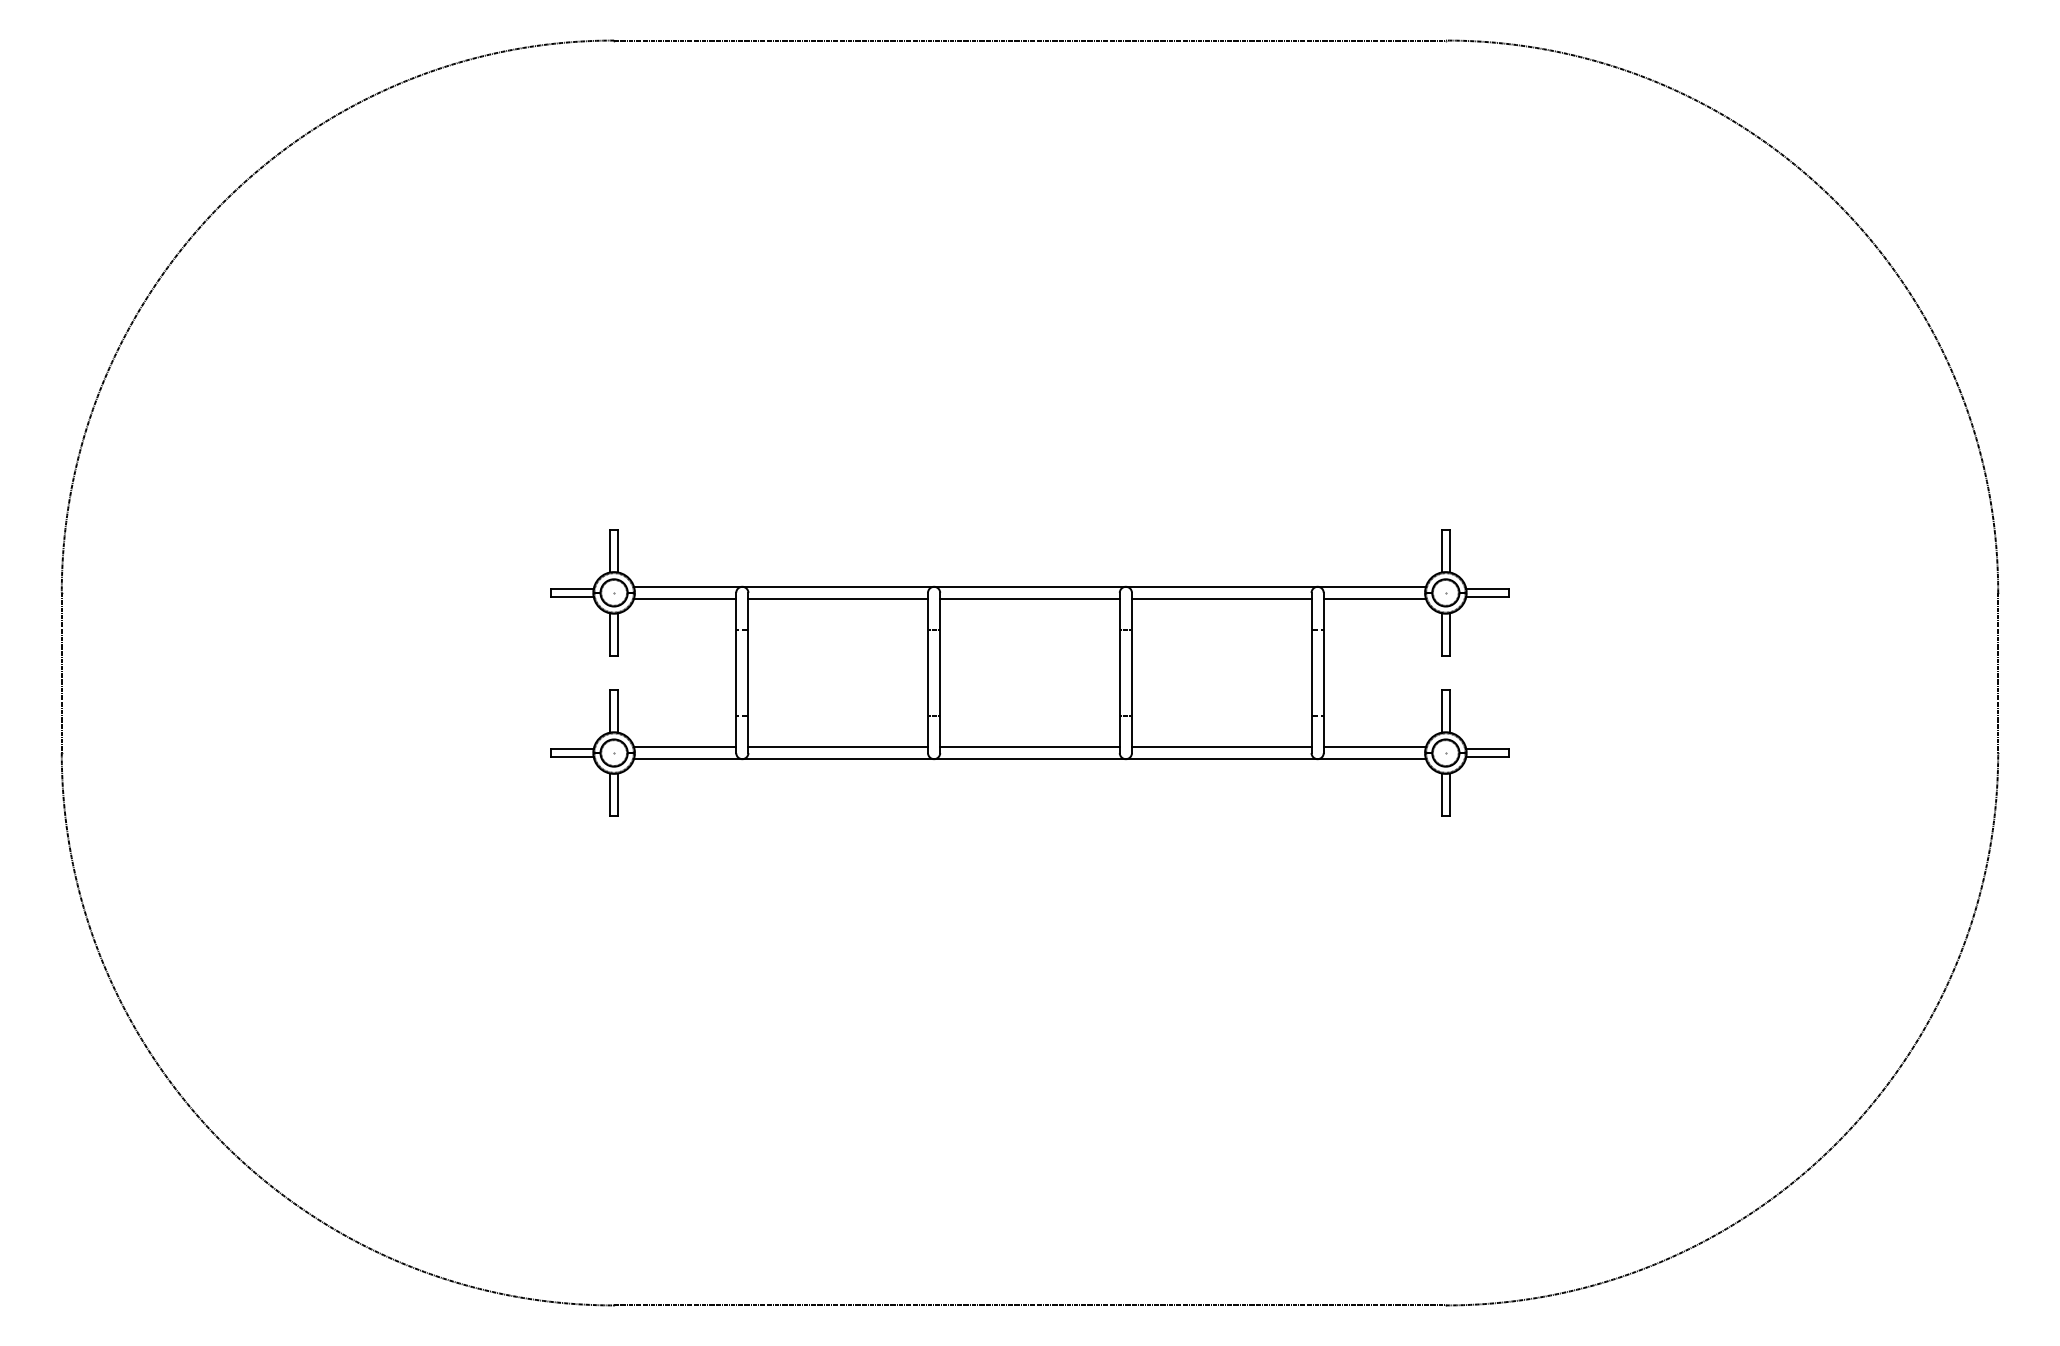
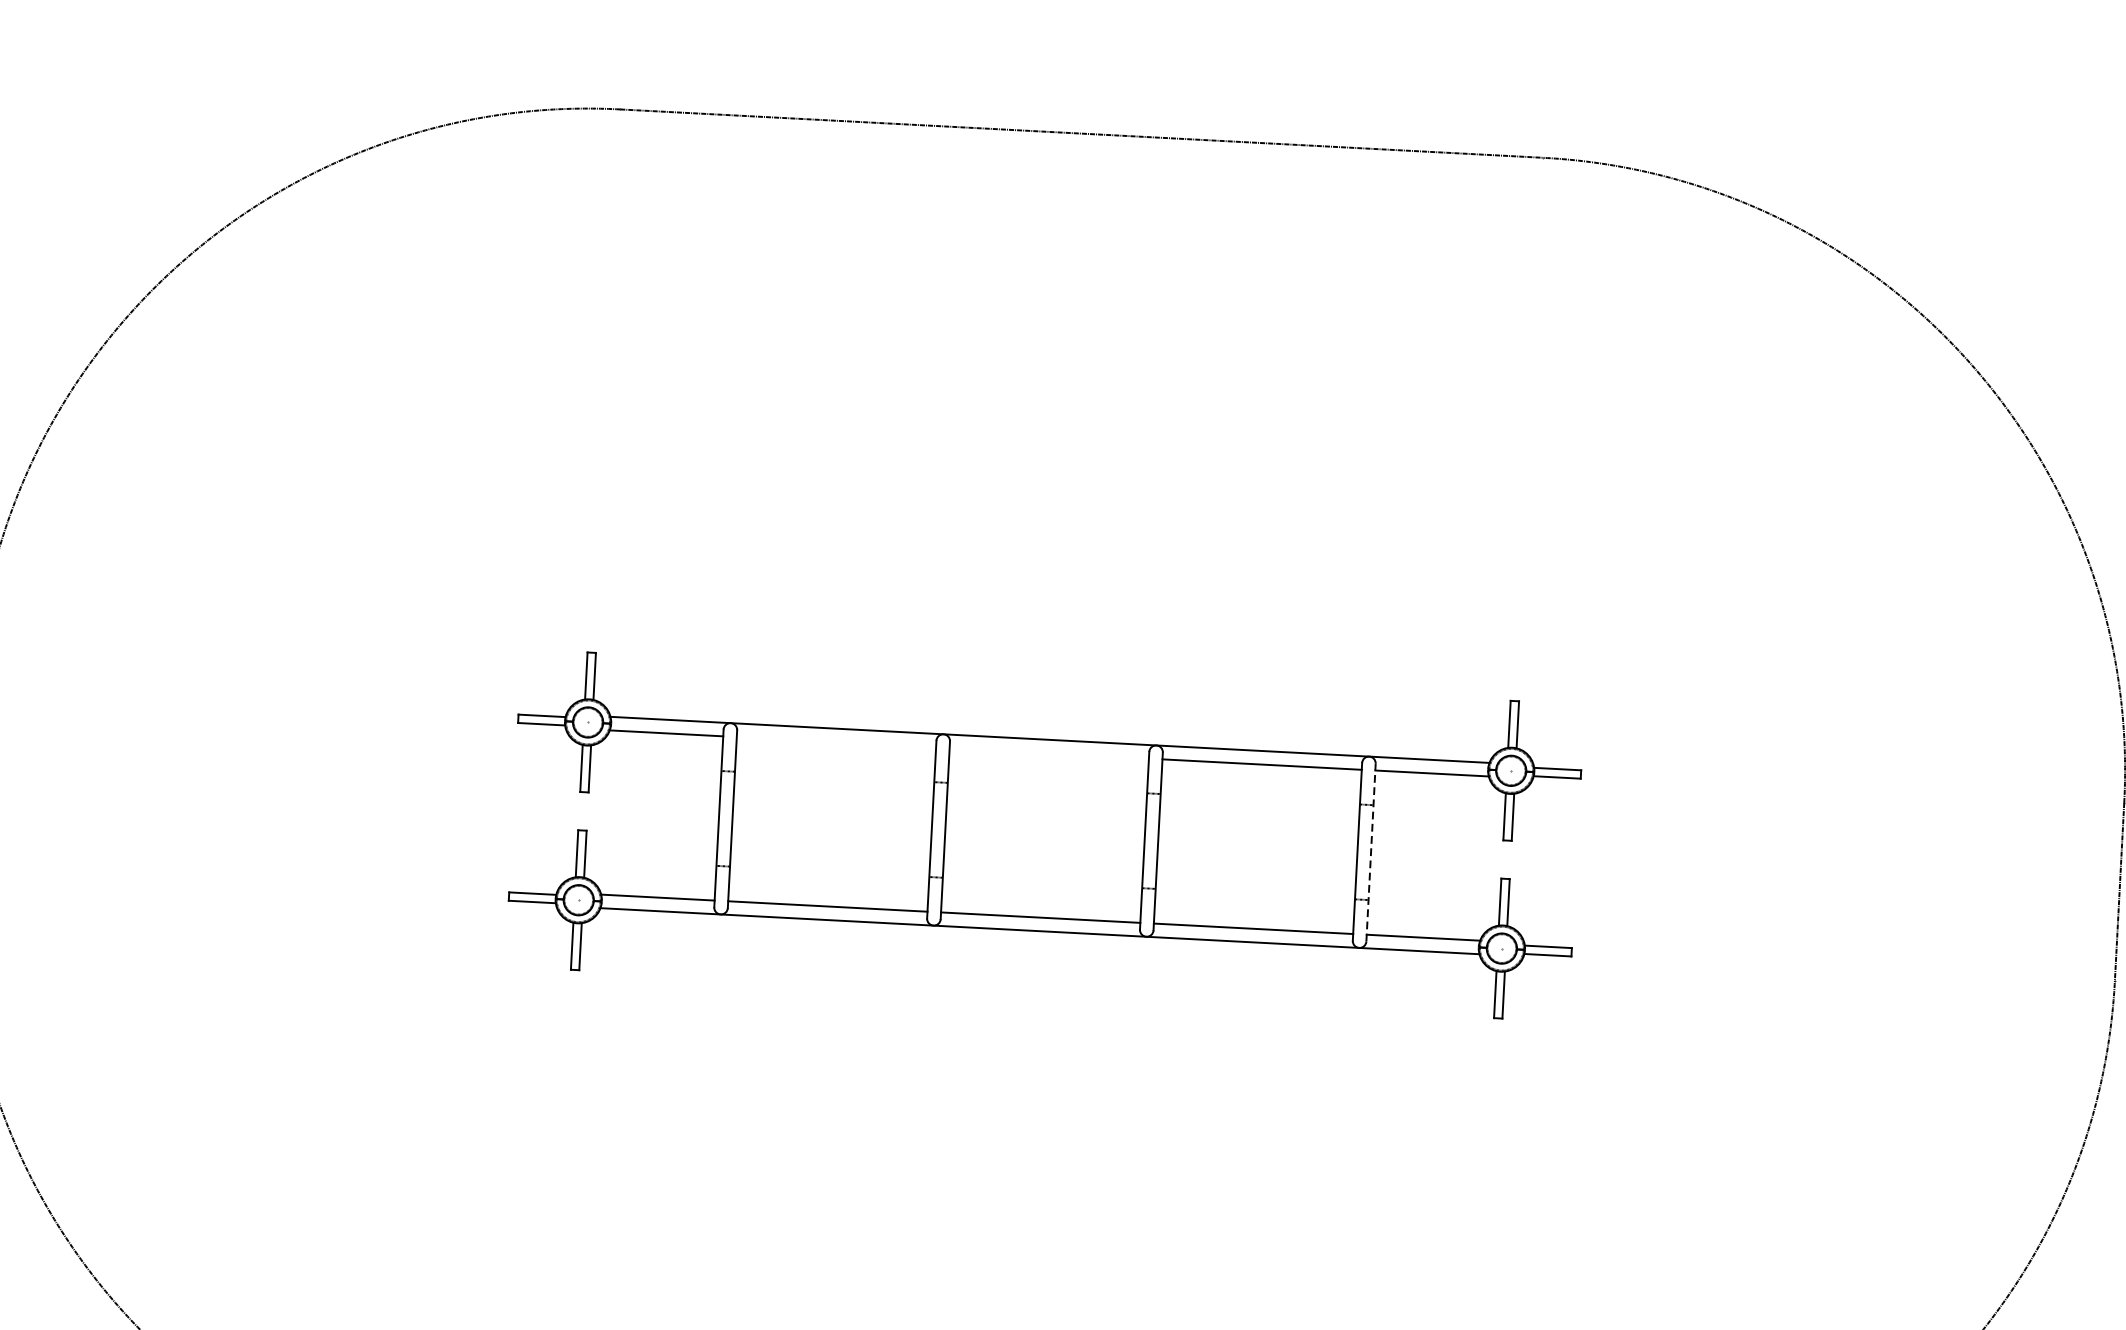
line: (838, 599) -> (836, 742), removed
line: (1029, 599) -> (1048, 753), removed
line: (1323, 672) -> (1370, 852), solid -> dashed

